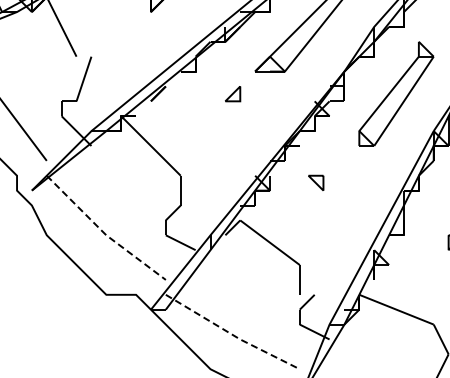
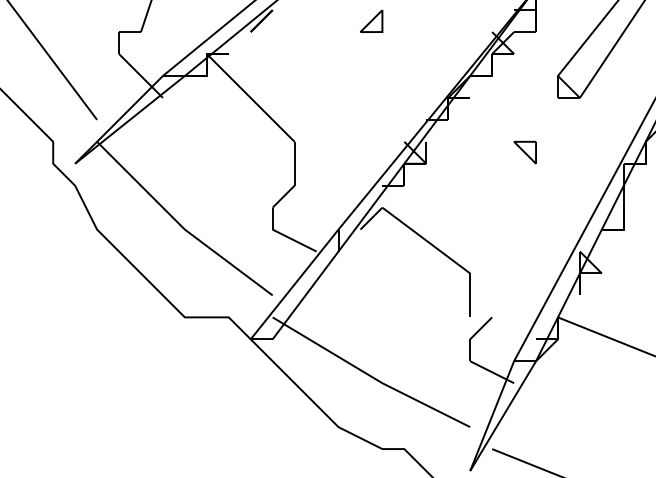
part: (316, 182) -> (525, 151), moved
line: (103, 232) -> (180, 225), dashed -> solid
line: (232, 334) -> (370, 375), dashed -> solid

